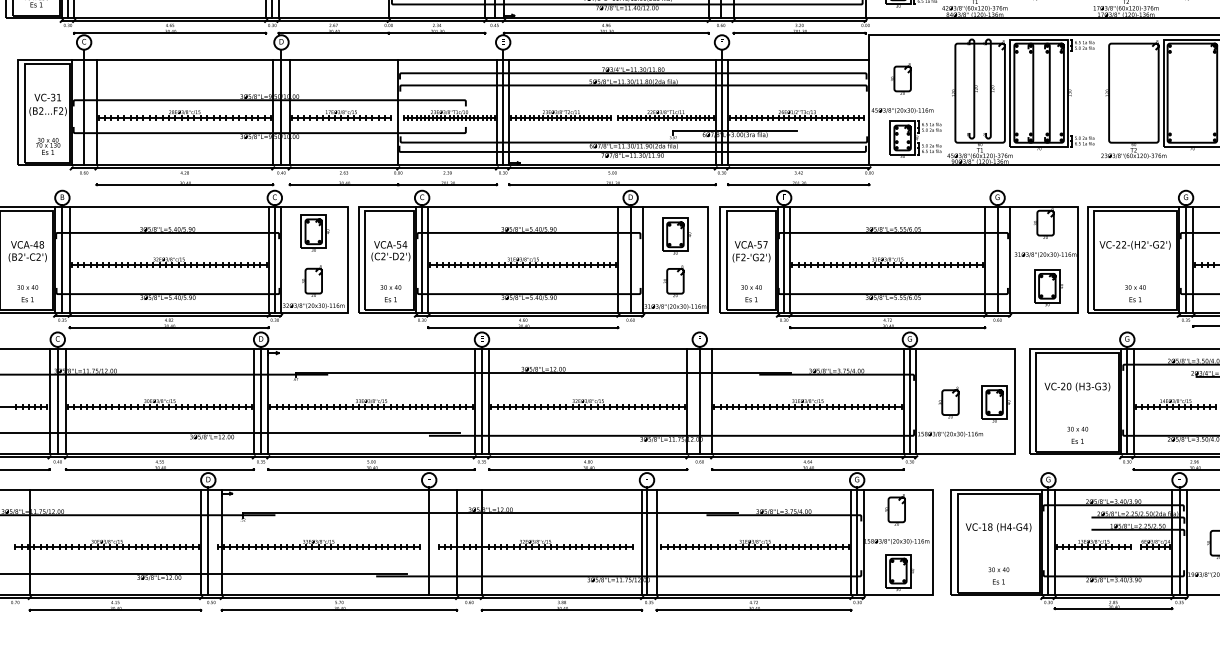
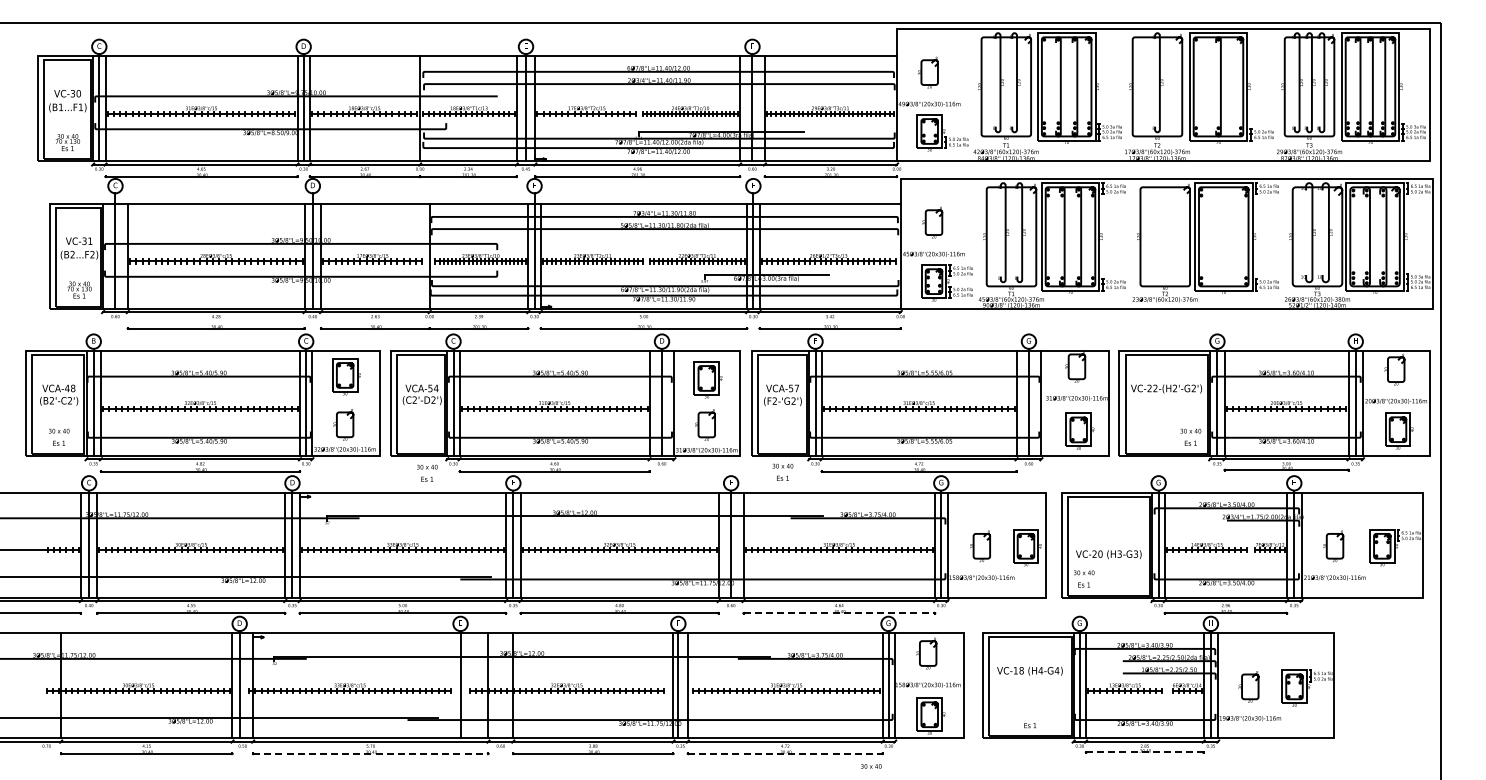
text: (391, 292) -> (427, 472), moved
text: (751, 292) -> (782, 471), moved
text: (1135, 292) -> (1190, 436), moved
text: (1077, 386) -> (1108, 554), moved
text: (1078, 434) -> (1084, 578), moved
line: (808, 469) -> (839, 613), solid -> dashed
text: (999, 569) -> (871, 766), moved
line: (1113, 608) -> (1144, 752), solid -> dashed
line: (339, 609) -> (370, 753), solid -> dashed
line: (754, 609) -> (785, 753), solid -> dashed

